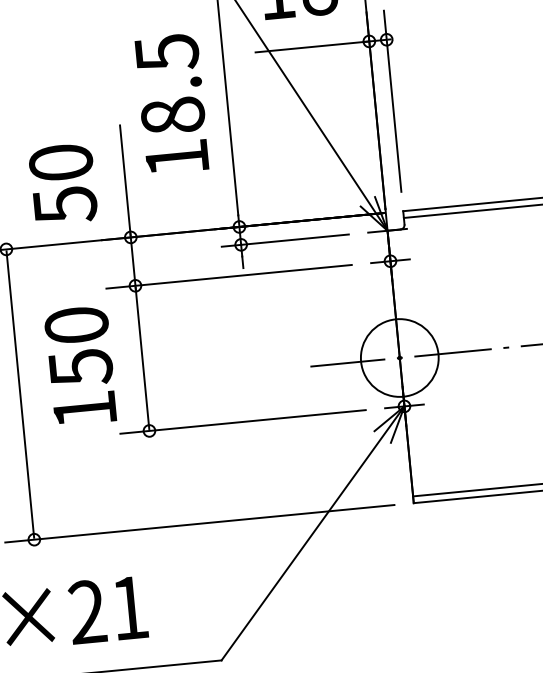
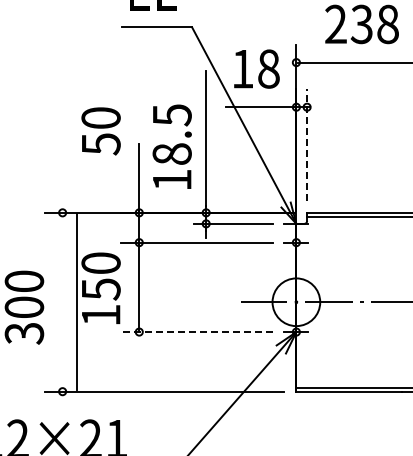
line: (393, 101) -> (307, 145), solid -> dashed
text: (170, 103) -> (171, 146), moved
text: (62, 184) -> (100, 131), moved
line: (20, 394) -> (76, 302), moved
line: (242, 422) -> (196, 332), solid -> dashed

